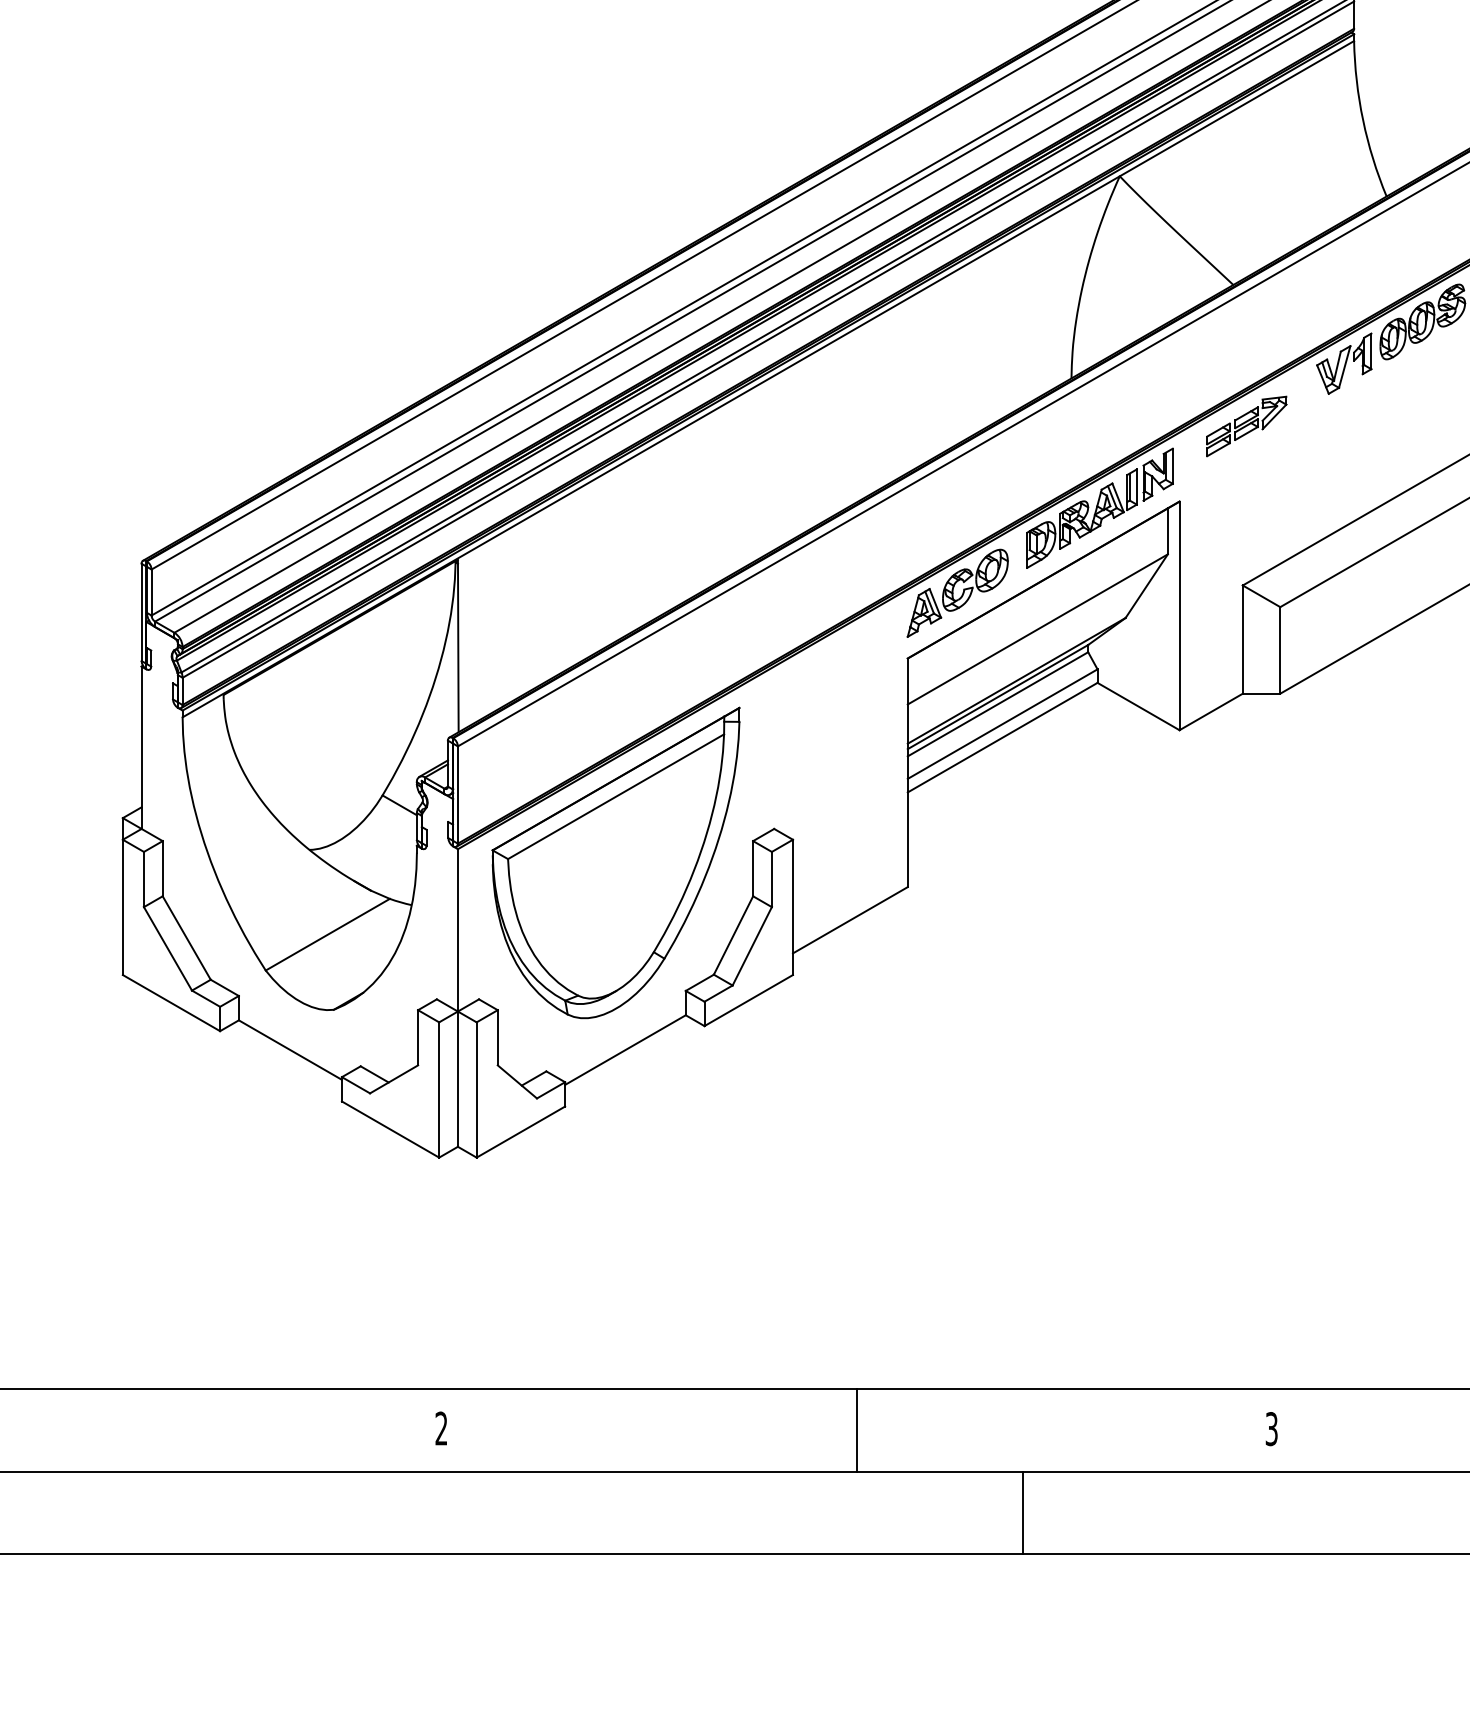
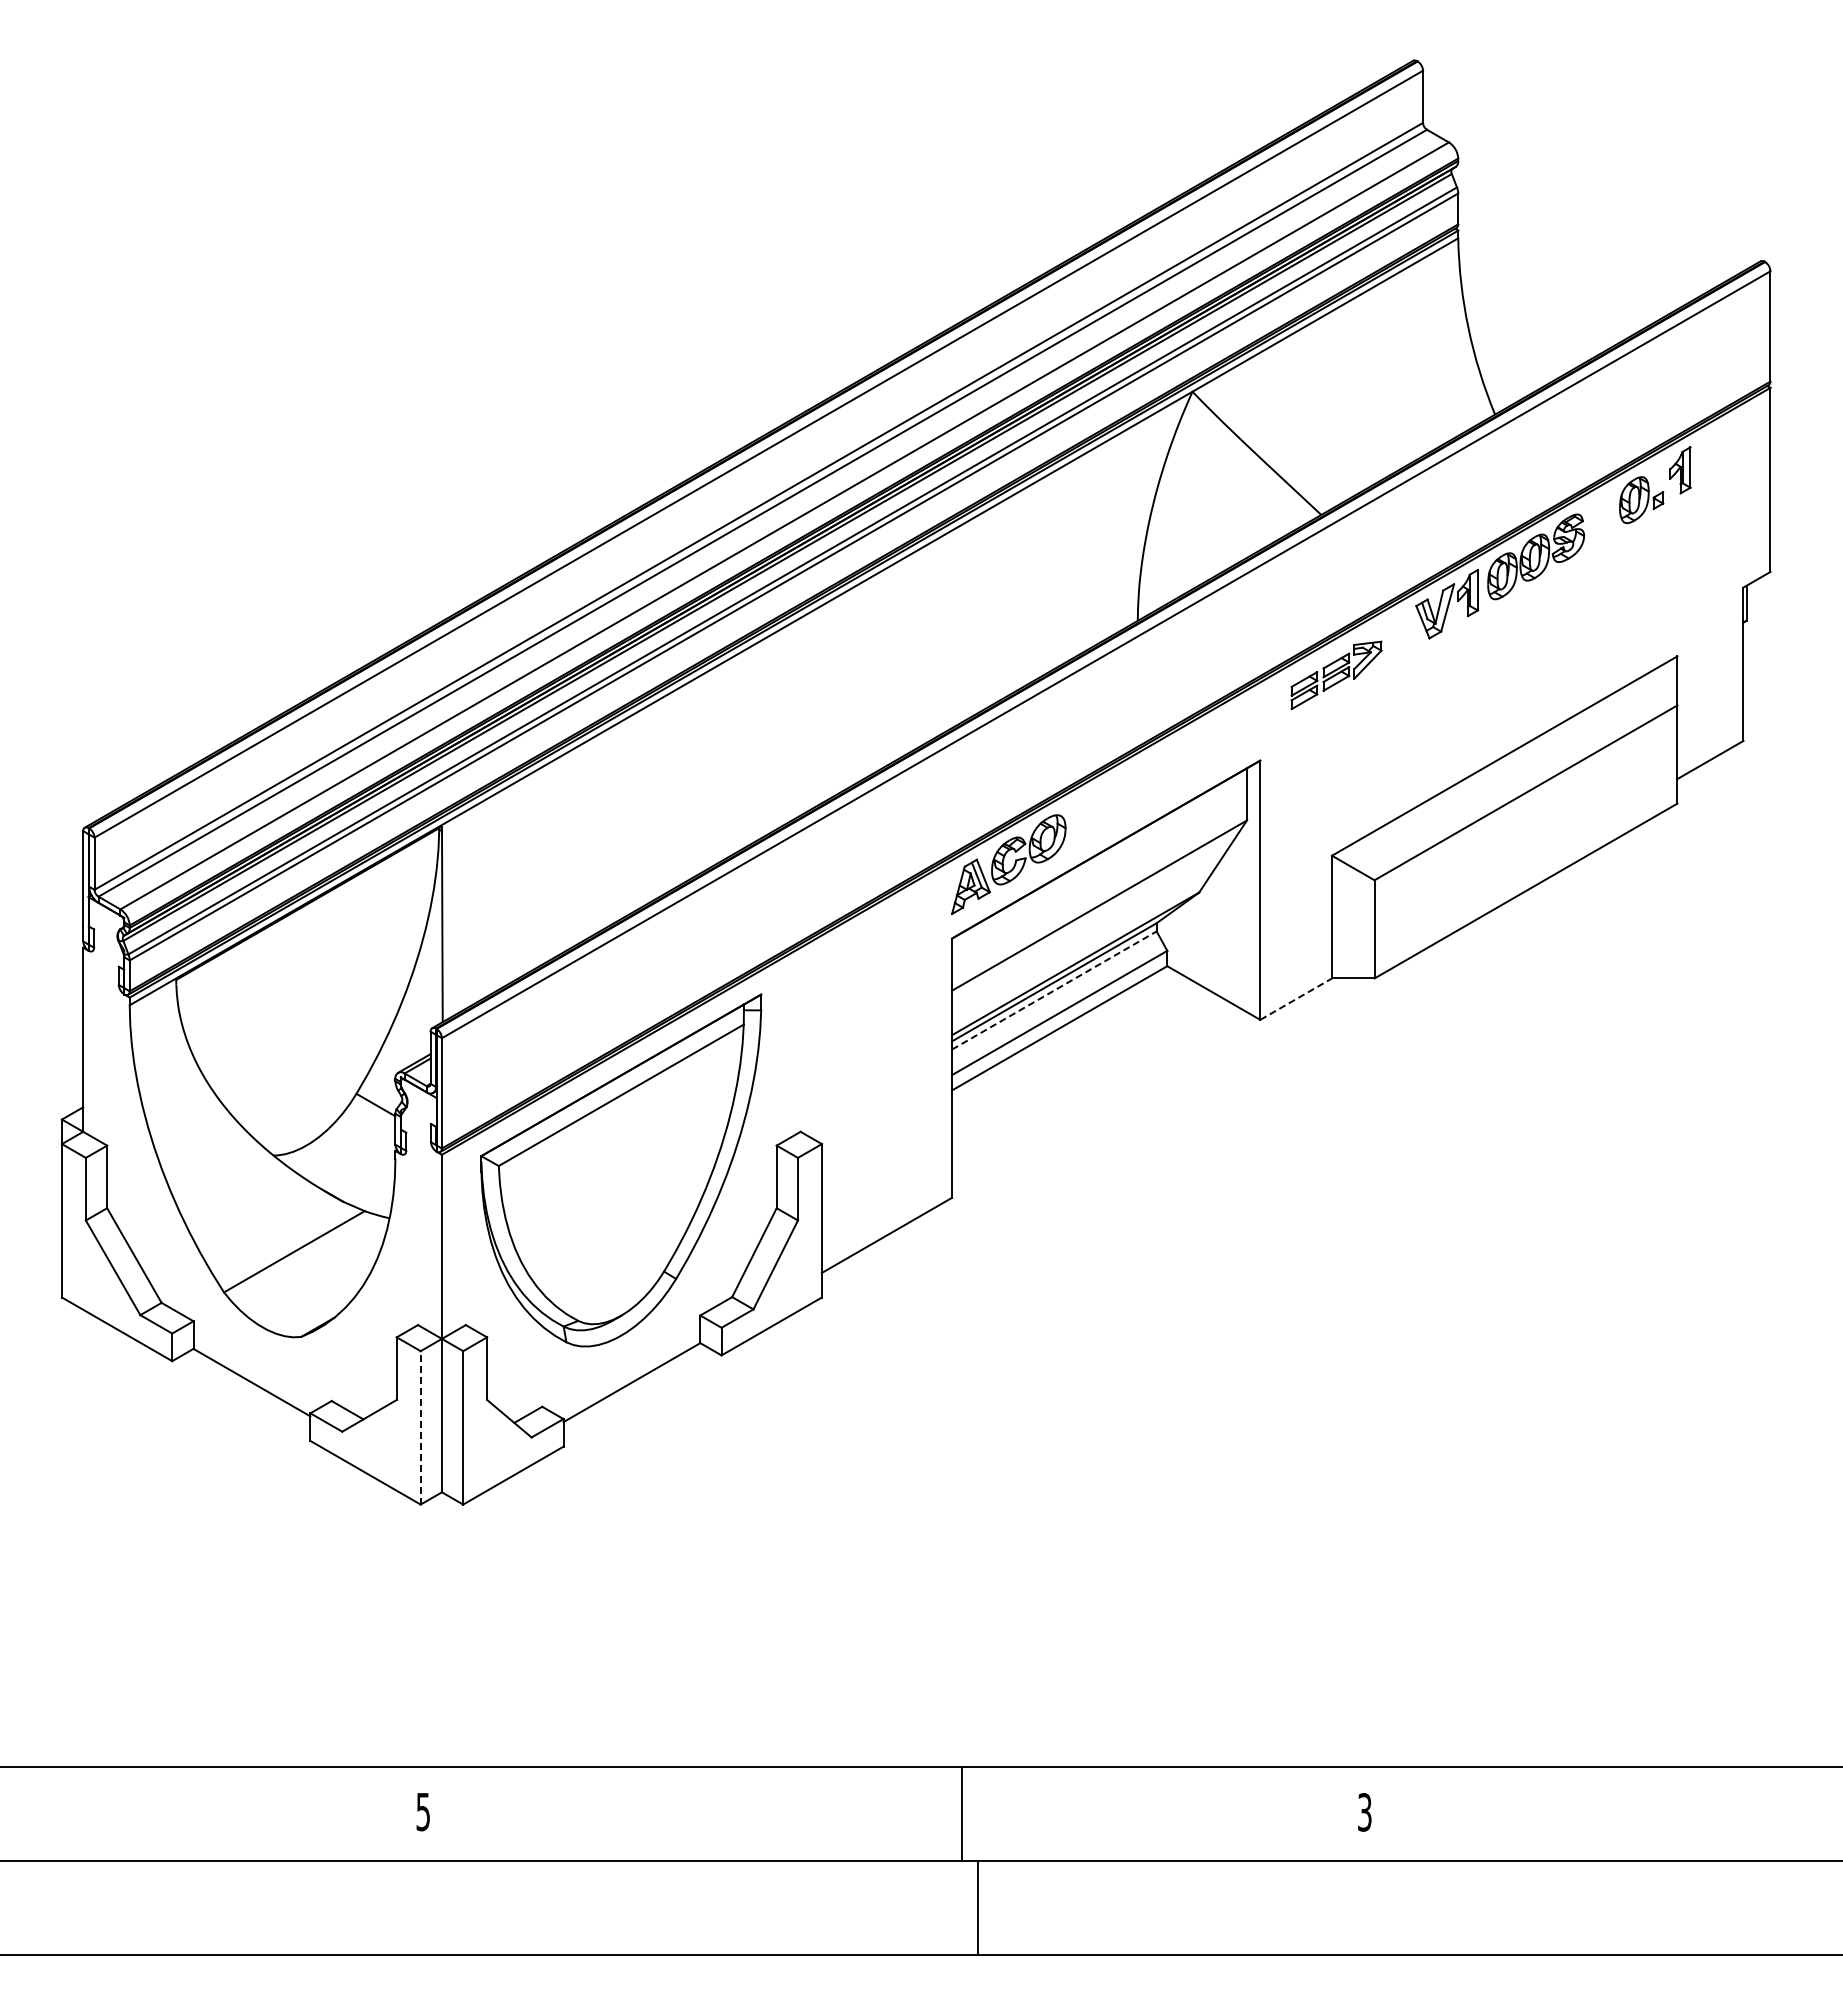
part: (1099, 507) -> (1169, 767), removed
line: (998, 704) -> (1054, 990), solid -> dashed
line: (1211, 711) -> (1296, 998), solid -> dashed
line: (439, 1089) -> (420, 1427), solid -> dashed
text: (440, 1428) -> (422, 1811), 2 -> 5
line: (856, 1430) -> (962, 1813), moved
line: (1022, 1512) -> (978, 1907), moved

